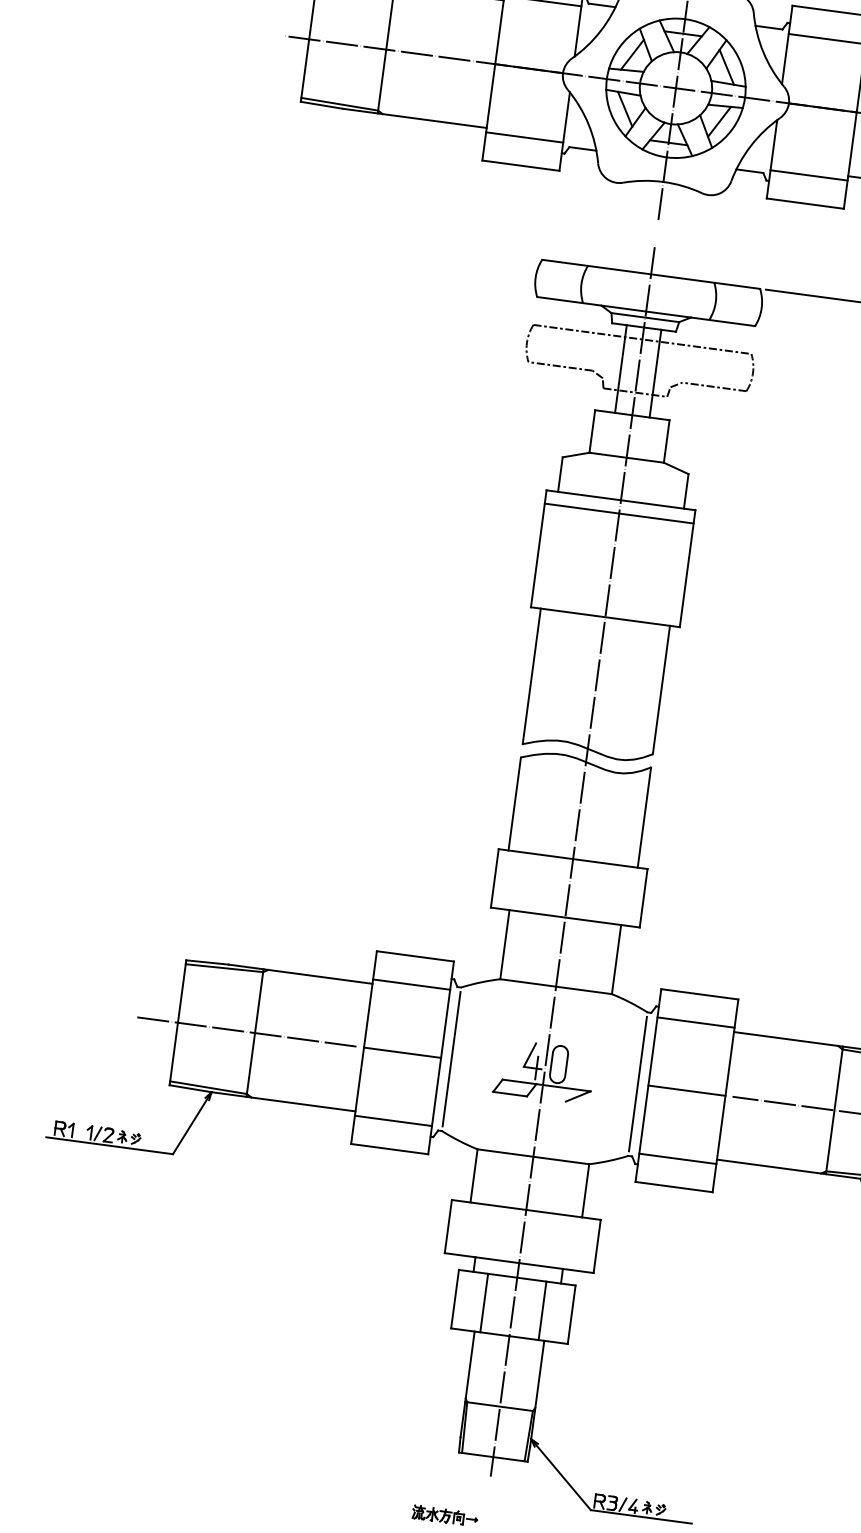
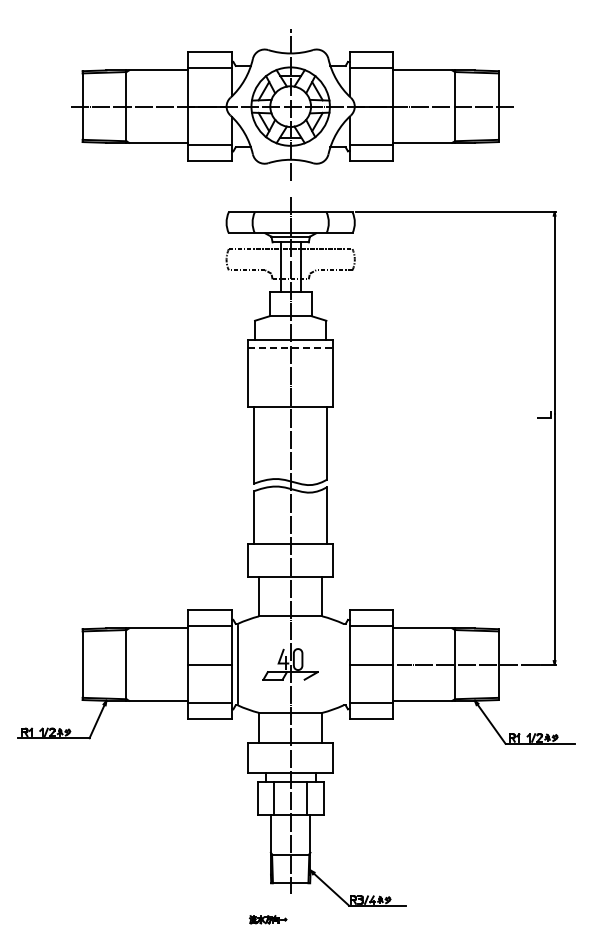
line: (620, 512) -> (291, 347), solid -> dashed
line: (244, 1031) -> (120, 664), removed
line: (637, 1083) -> (343, 664), removed

